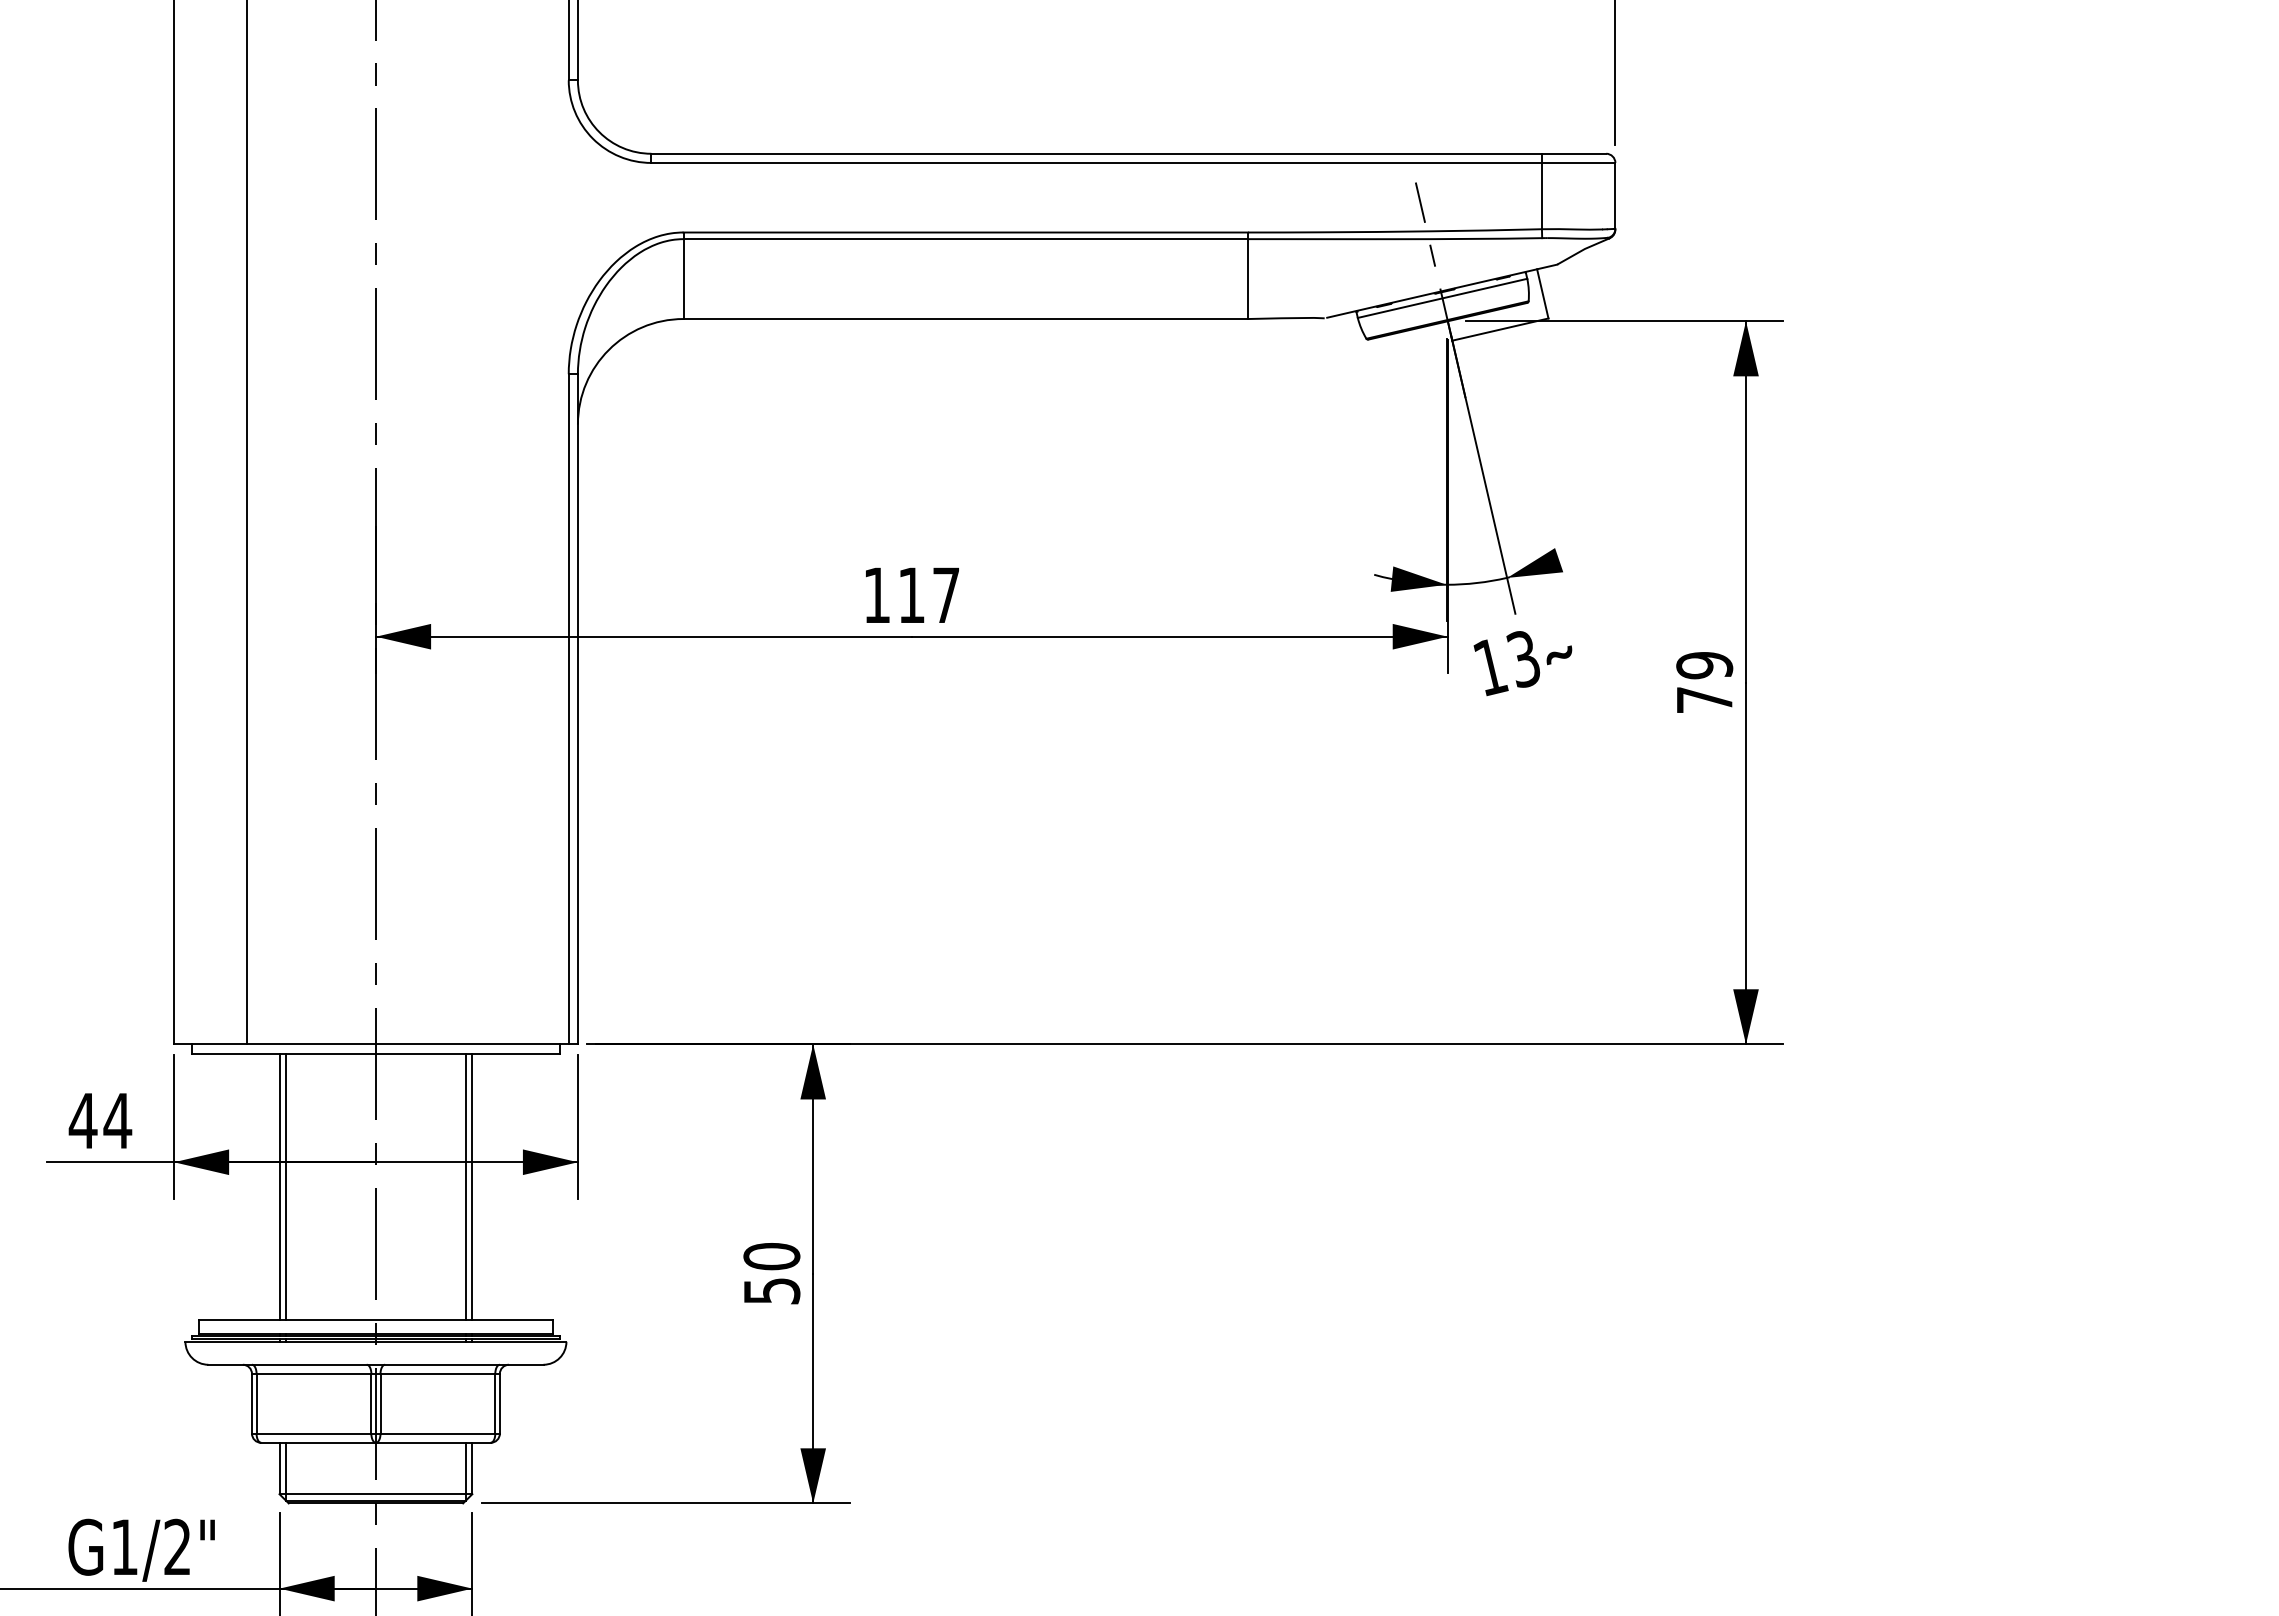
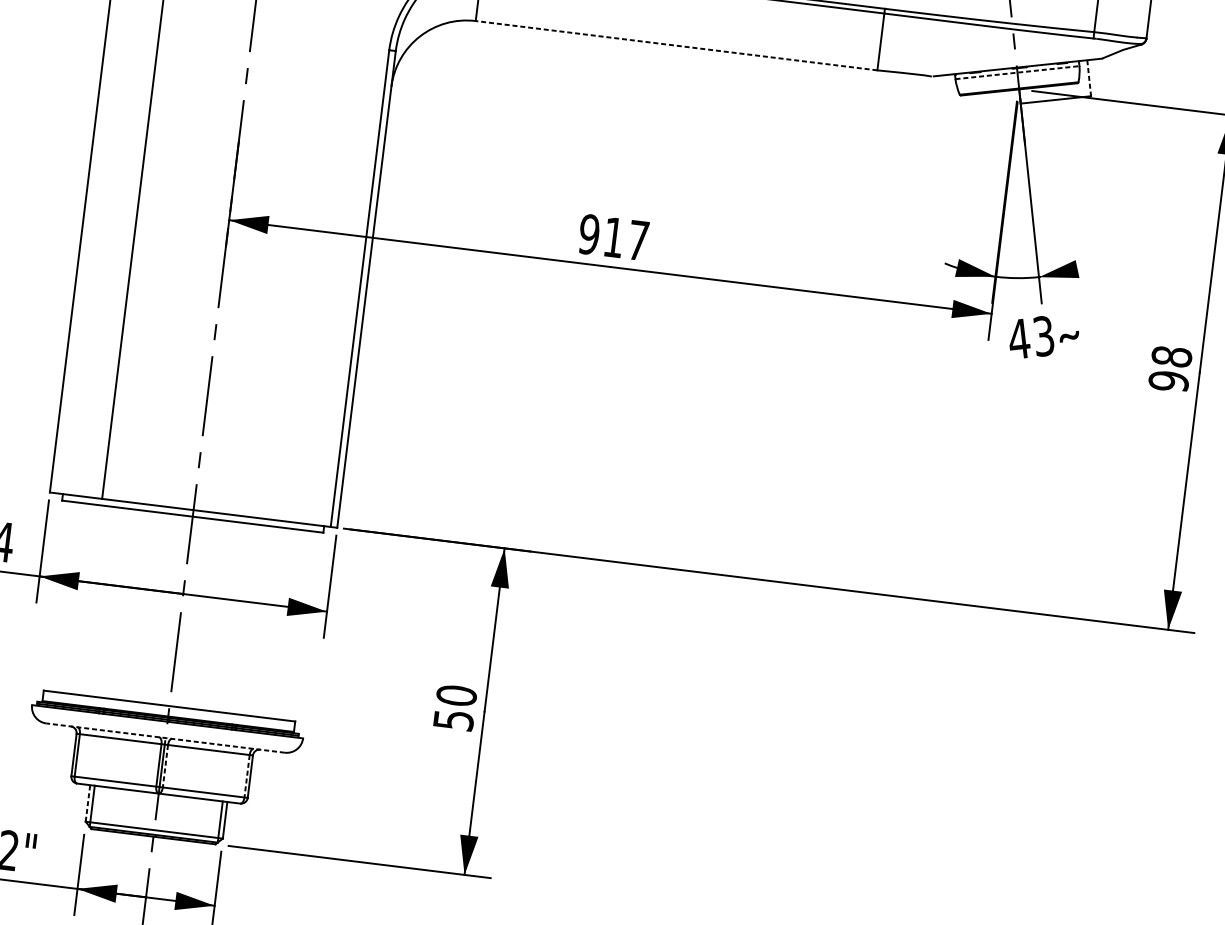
line: (1542, 294) -> (1088, 78), solid -> dashed
line: (1442, 298) -> (1017, 72), solid -> dashed
line: (965, 319) -> (676, 46), solid -> dashed
text: (876, 594) -> (588, 233), 117 -> 917
text: (1490, 667) -> (1019, 339), 13 -> 43
text: (1704, 682) -> (1170, 368), 79 -> 98
line: (279, 1186) -> (112, 602), removed
line: (285, 1186) -> (116, 603), removed
line: (465, 1186) -> (244, 619), removed
line: (472, 1186) -> (249, 619), removed
line: (375, 1364) -> (165, 737), solid -> dashed
line: (380, 1403) -> (165, 766), solid -> dashed
line: (495, 1403) -> (247, 776), solid -> dashed
line: (279, 1468) -> (87, 803), solid -> dashed

